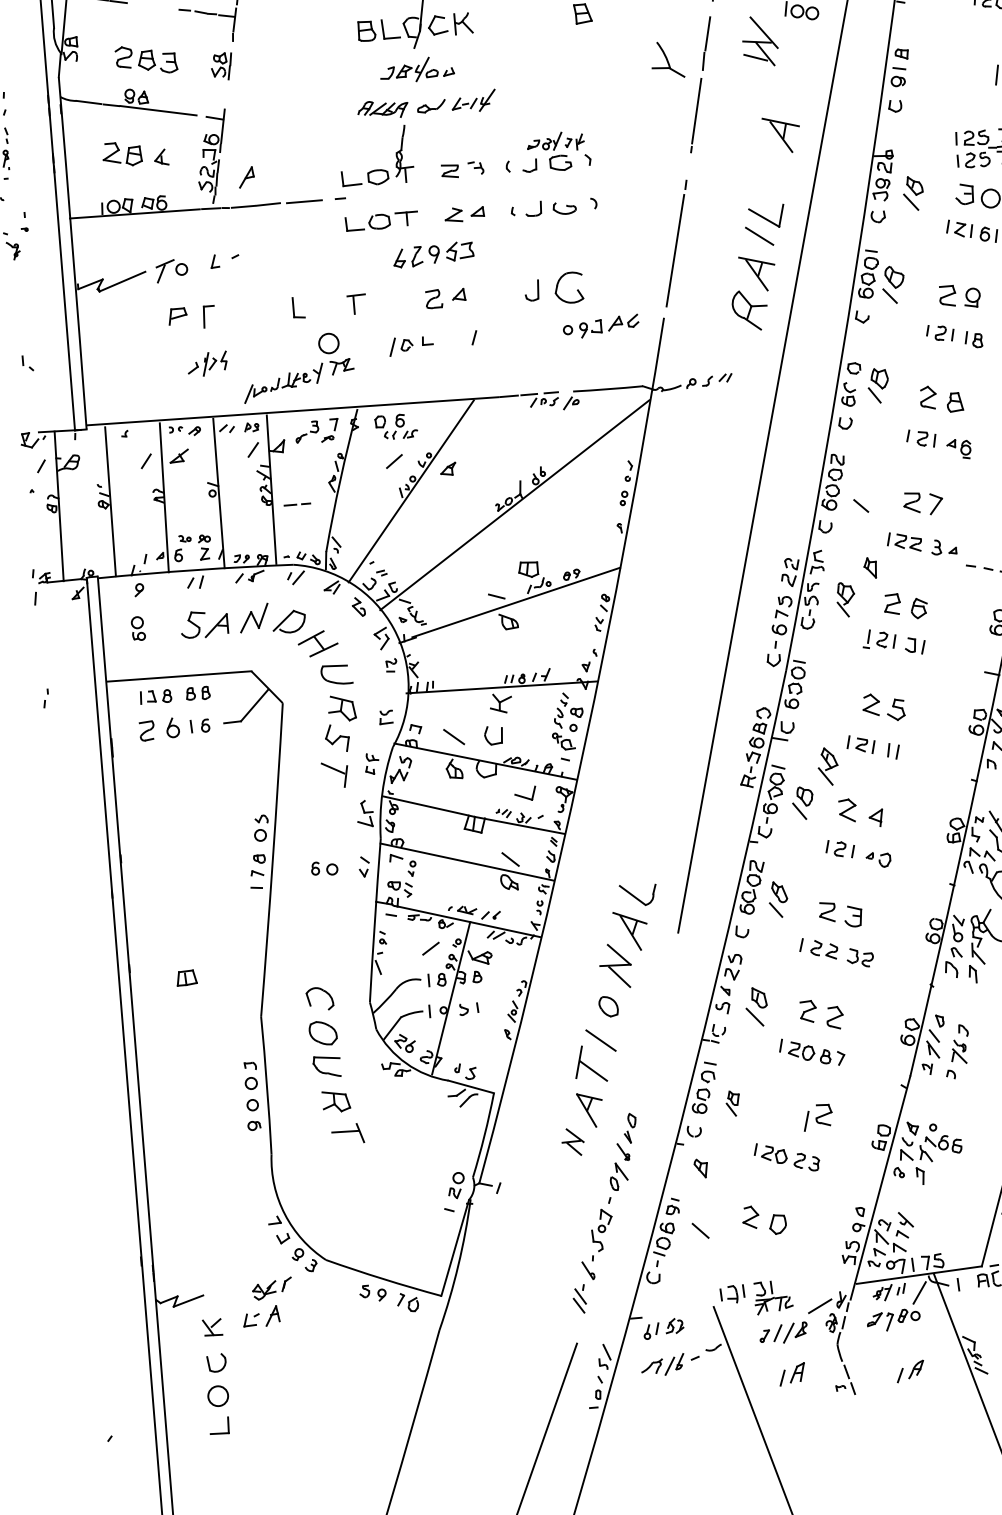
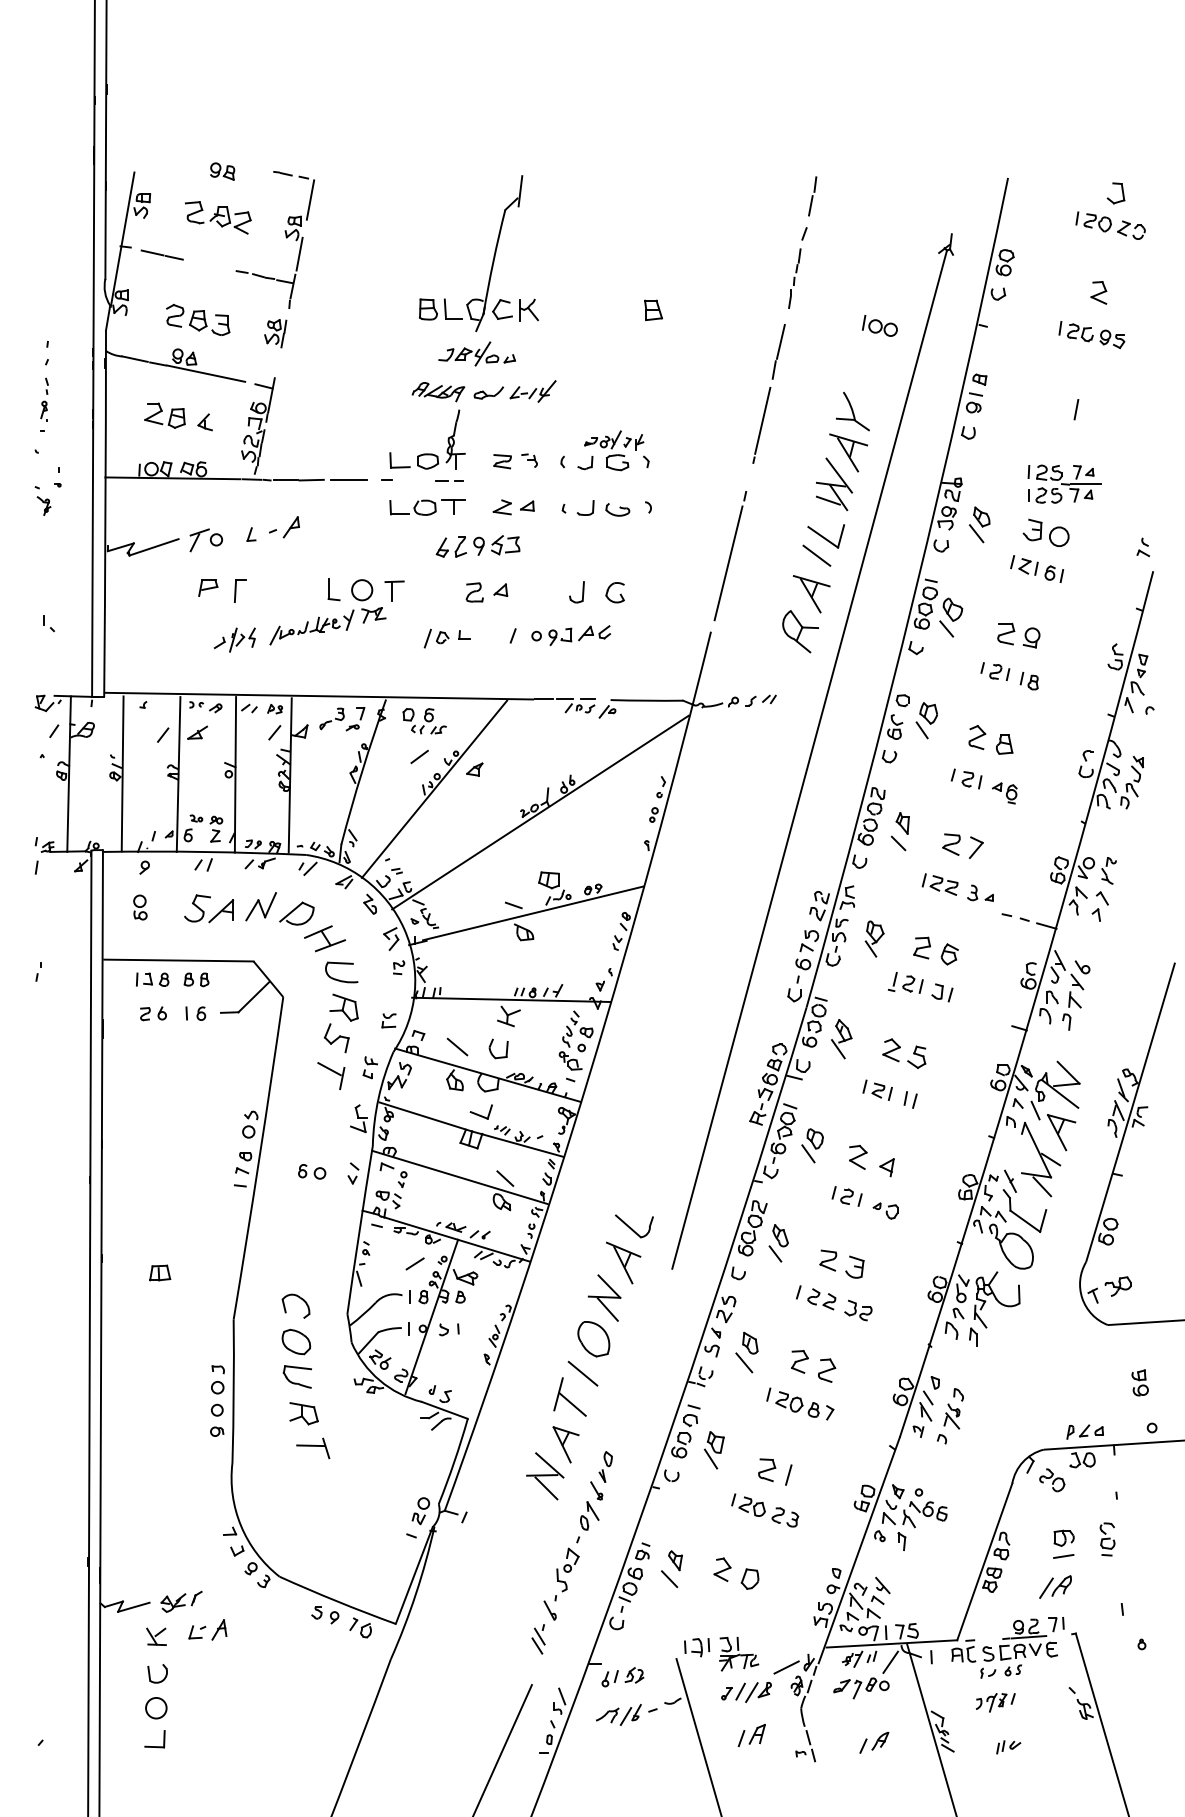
part: (760, 40) -> (834, 483), moved
part: (667, 60) -> (852, 411), moved
part: (245, 177) -> (290, 527), moved
part: (568, 287) -> (614, 592), size x0.62
part: (600, 326) -> (570, 635), moved
part: (297, 367) -> (327, 612), moved
line: (296, 504) -> (448, 480), moved
part: (870, 568) -> (902, 823), moved
part: (159, 729) -> (153, 1013), size x0.62
part: (827, 767) -> (841, 1039), moved
part: (524, 793) -> (480, 1111), moved
part: (608, 1006) -> (593, 1339), size x1.67
part: (732, 1103) -> (713, 1450), size x1.43
part: (824, 1115) -> (767, 1470), moved
part: (573, 1142) -> (545, 1476), size x1.67
part: (701, 1168) -> (675, 1560), moved
part: (272, 1288) -> (181, 1601), moved

